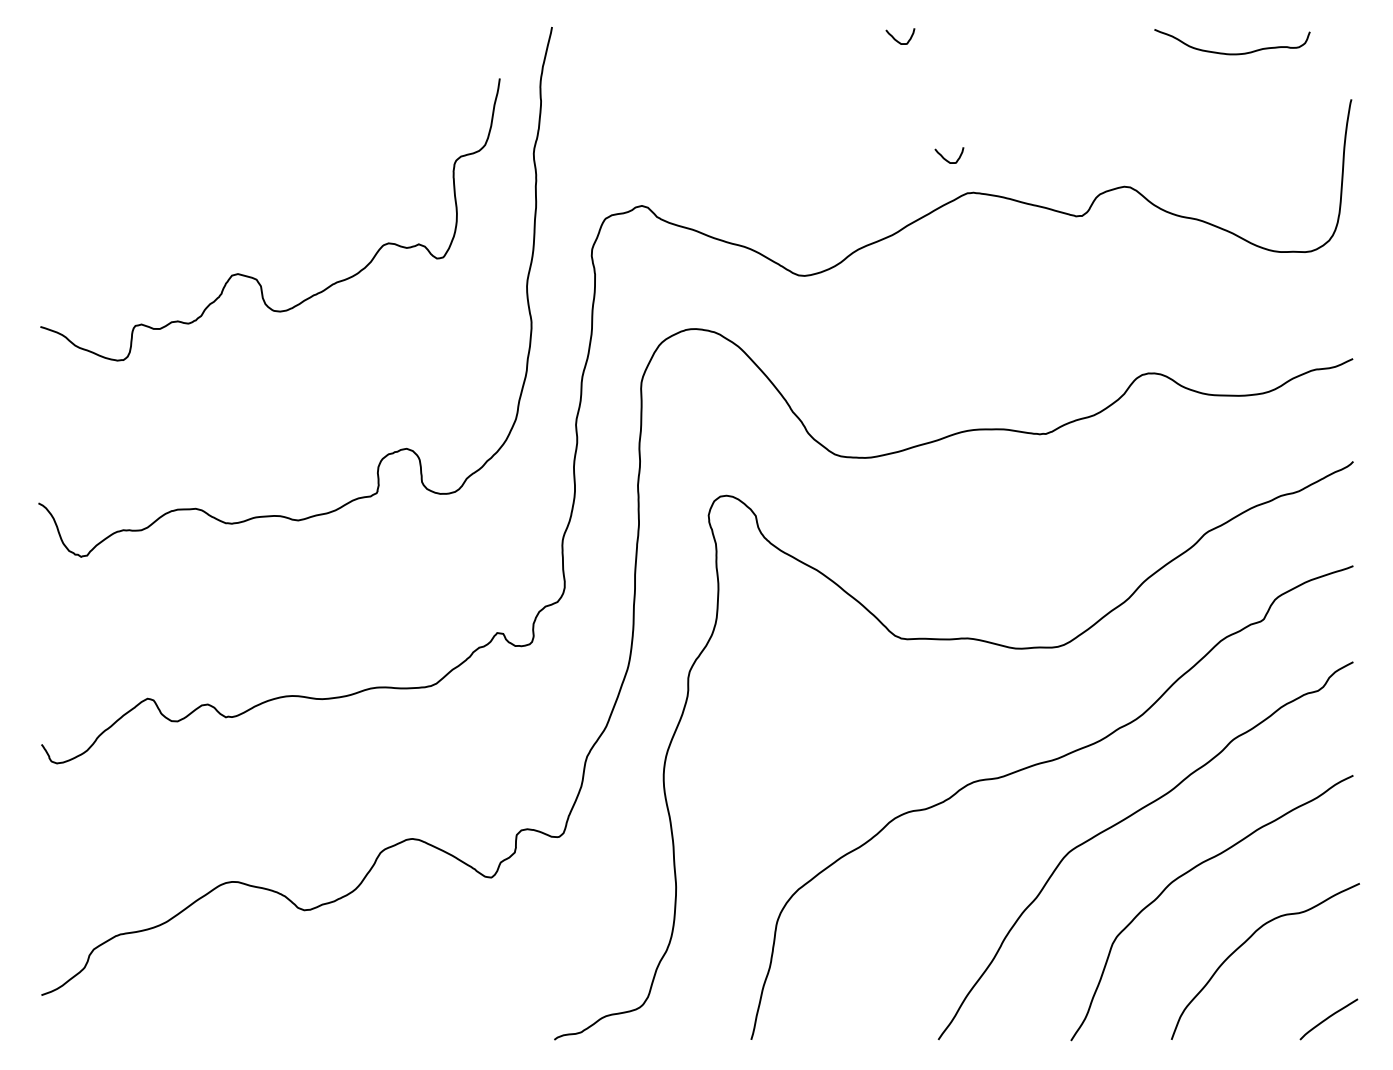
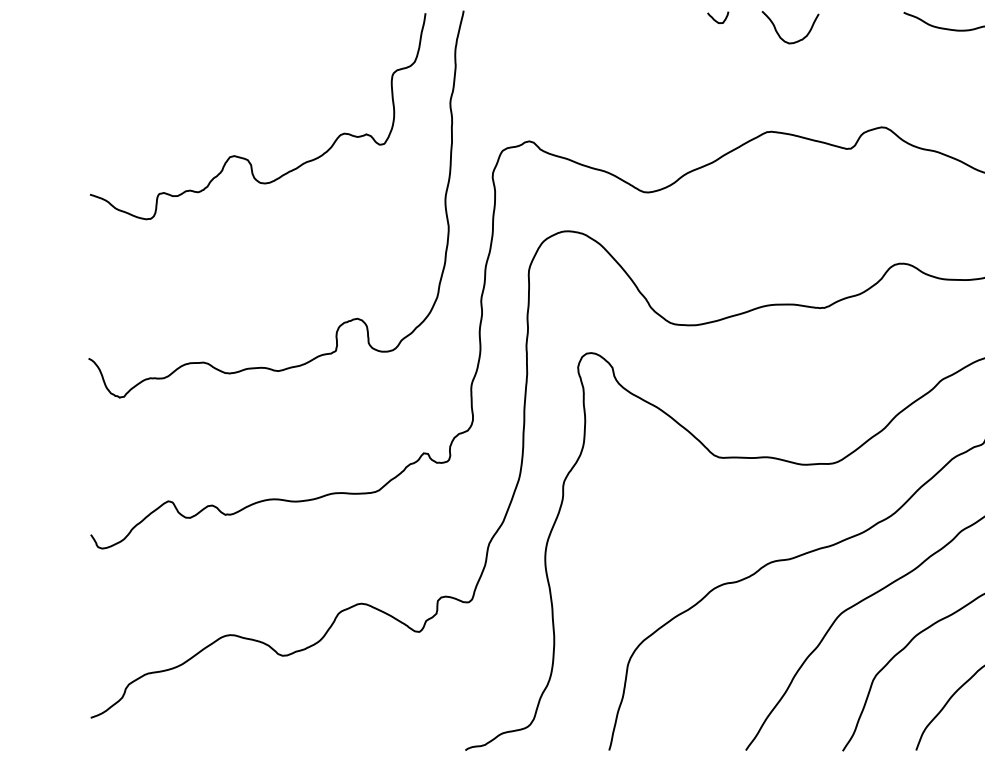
curve: (983, 58) -> (778, 33), added
curve: (945, 158) -> (751, 106), removed
curve: (251, 276) -> (244, 157), moved

